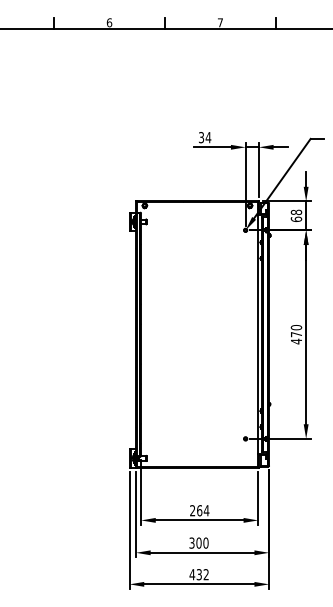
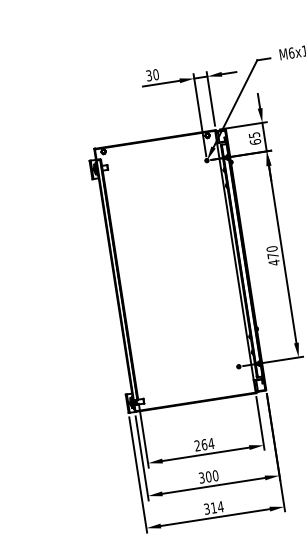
text: (208, 137) -> (156, 74), 34 -> 30
text: (296, 212) -> (254, 135), 68 -> 65
text: (199, 574) -> (214, 507), 432 -> 314

